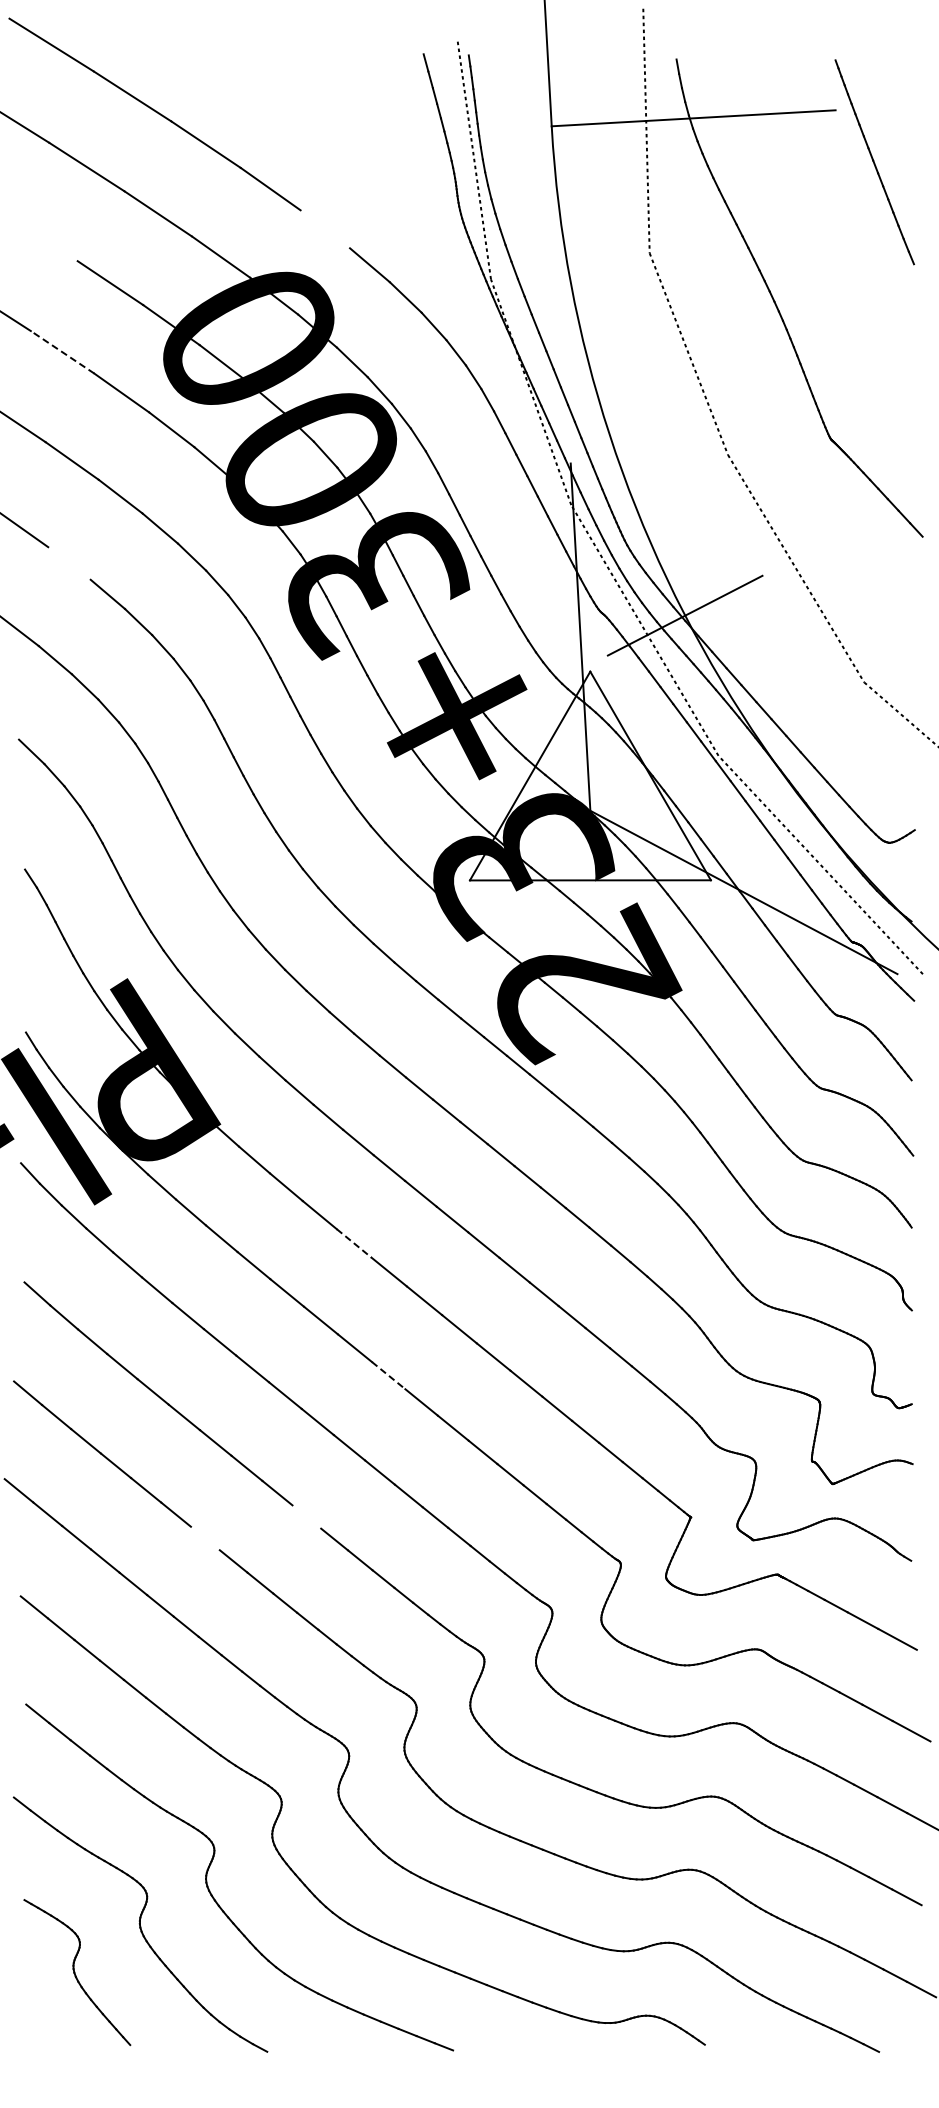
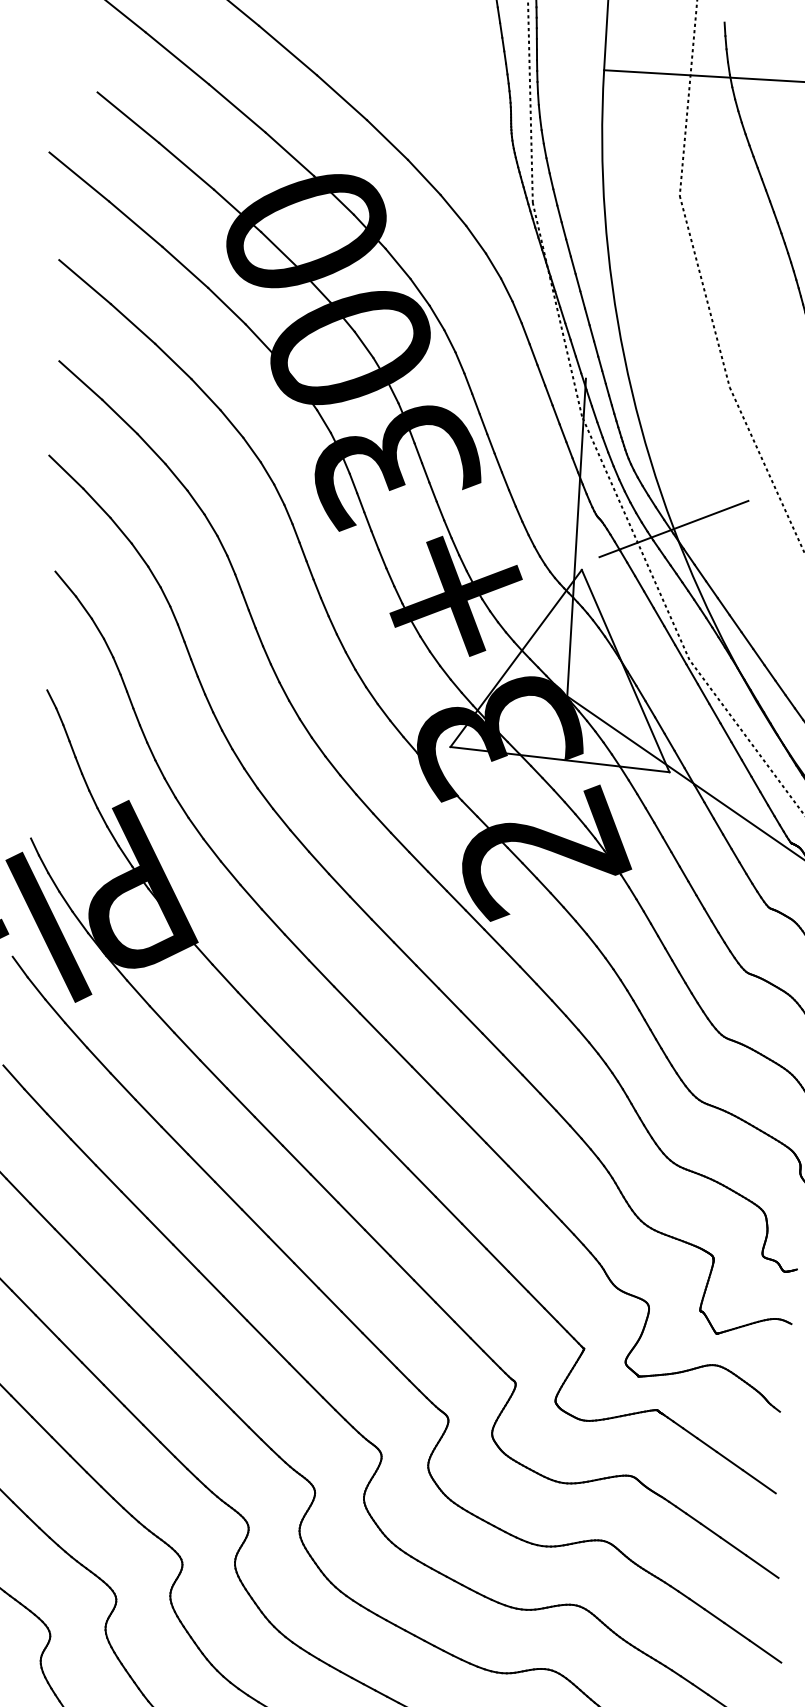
line: (325, 229) -> (387, 140), added
line: (40, 237) -> (127, 117), added
line: (62, 352) -> (135, 224), dashed -> solid
line: (69, 563) -> (119, 416), added
line: (354, 1243) -> (307, 1064), dashed -> solid
line: (388, 1375) -> (324, 1188), dashed -> solid
line: (306, 1516) -> (235, 1307), added
line: (204, 1538) -> (140, 1317), added

